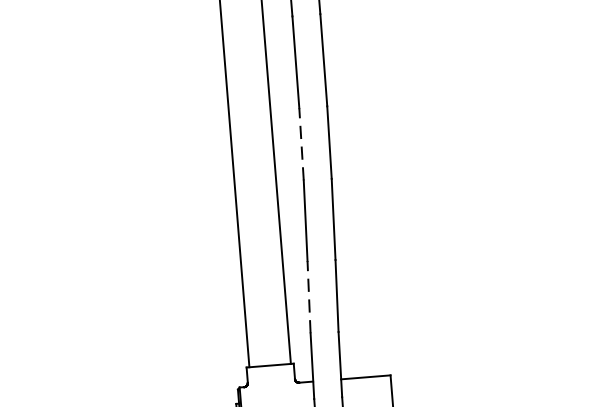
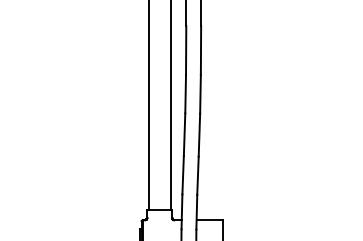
line: (301, 143) -> (185, 93), dashed -> solid
line: (309, 295) -> (183, 174), dashed -> solid

